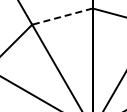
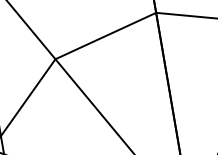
line: (62, 16) -> (105, 35), dashed -> solid

